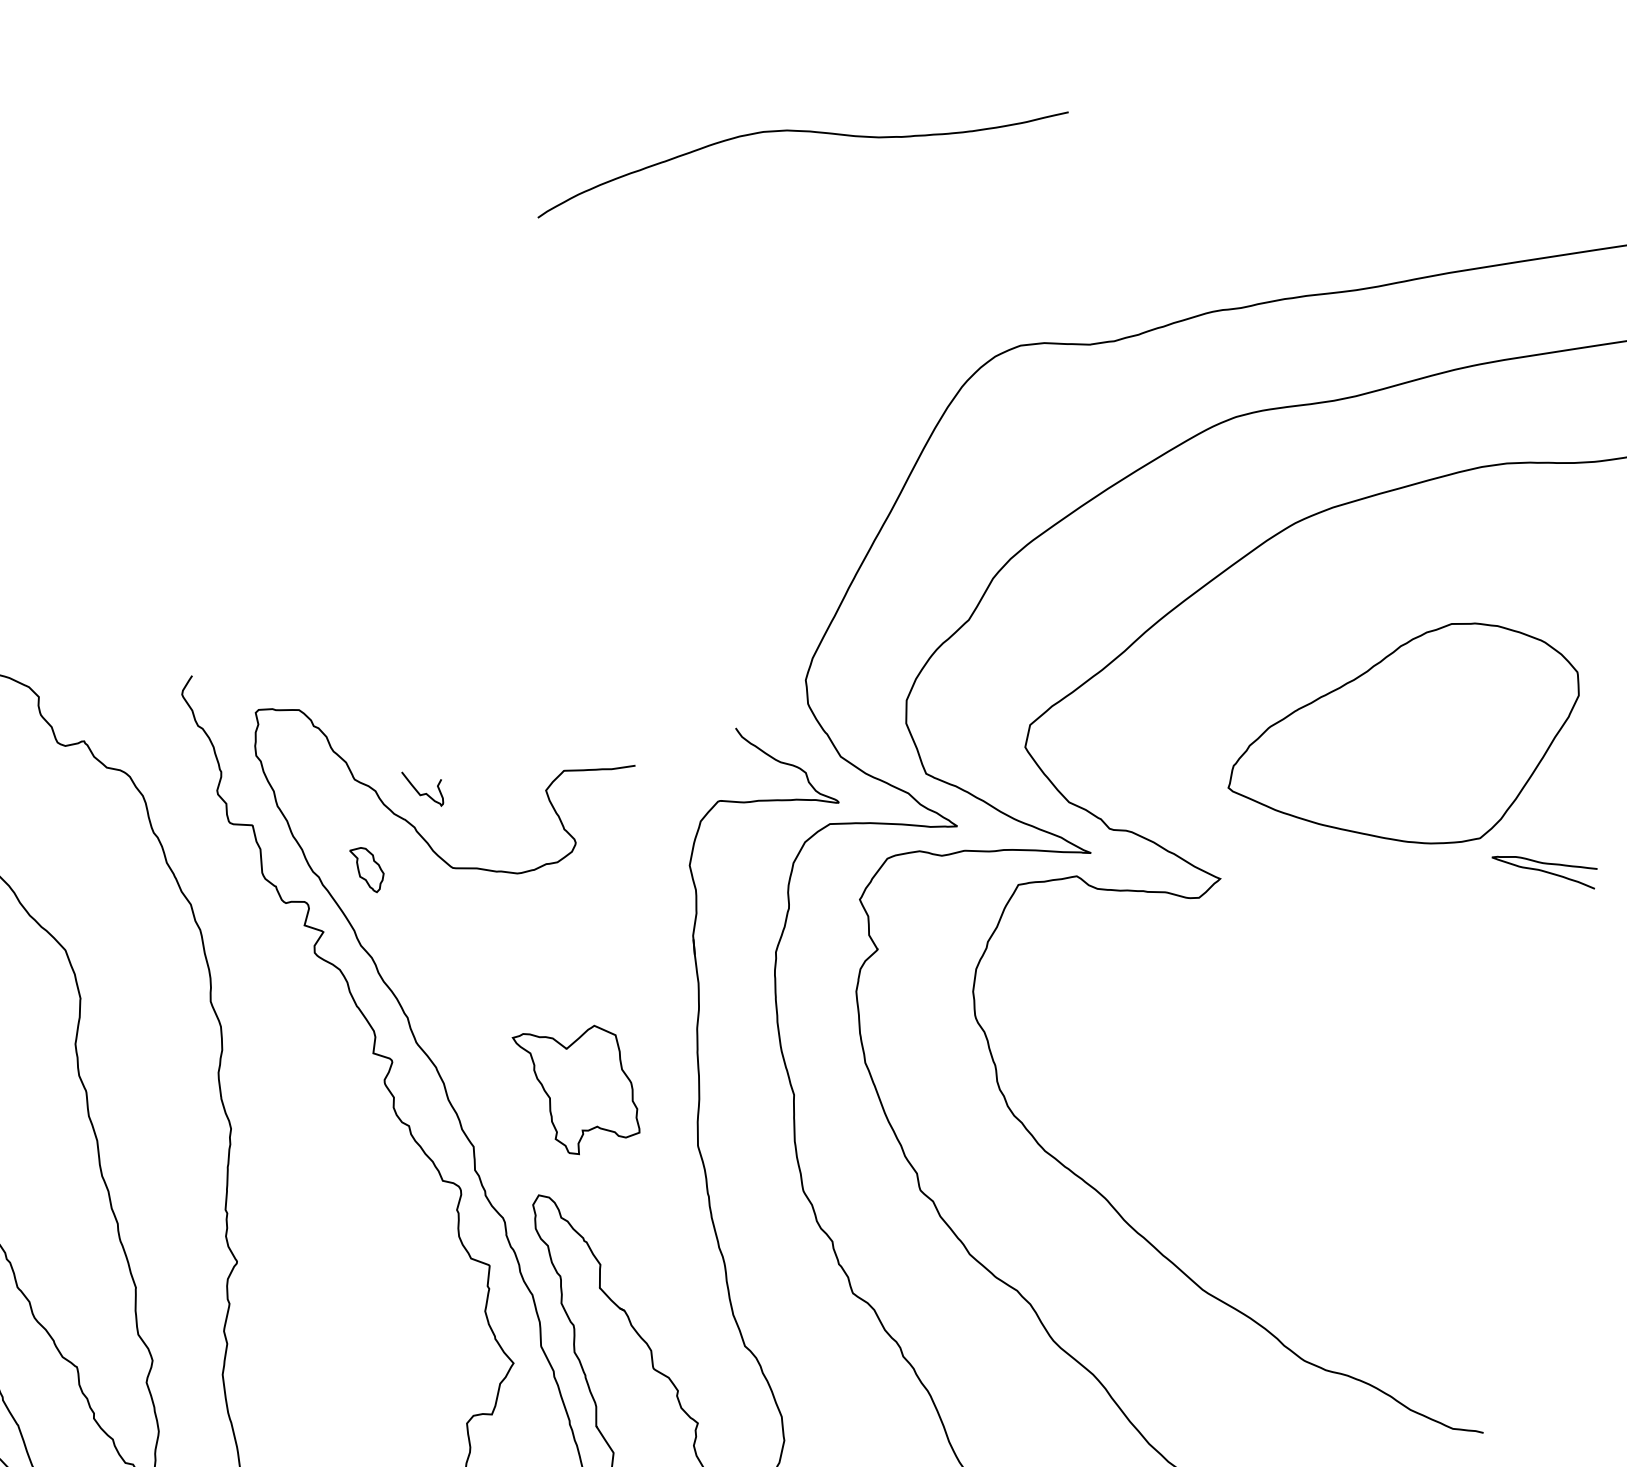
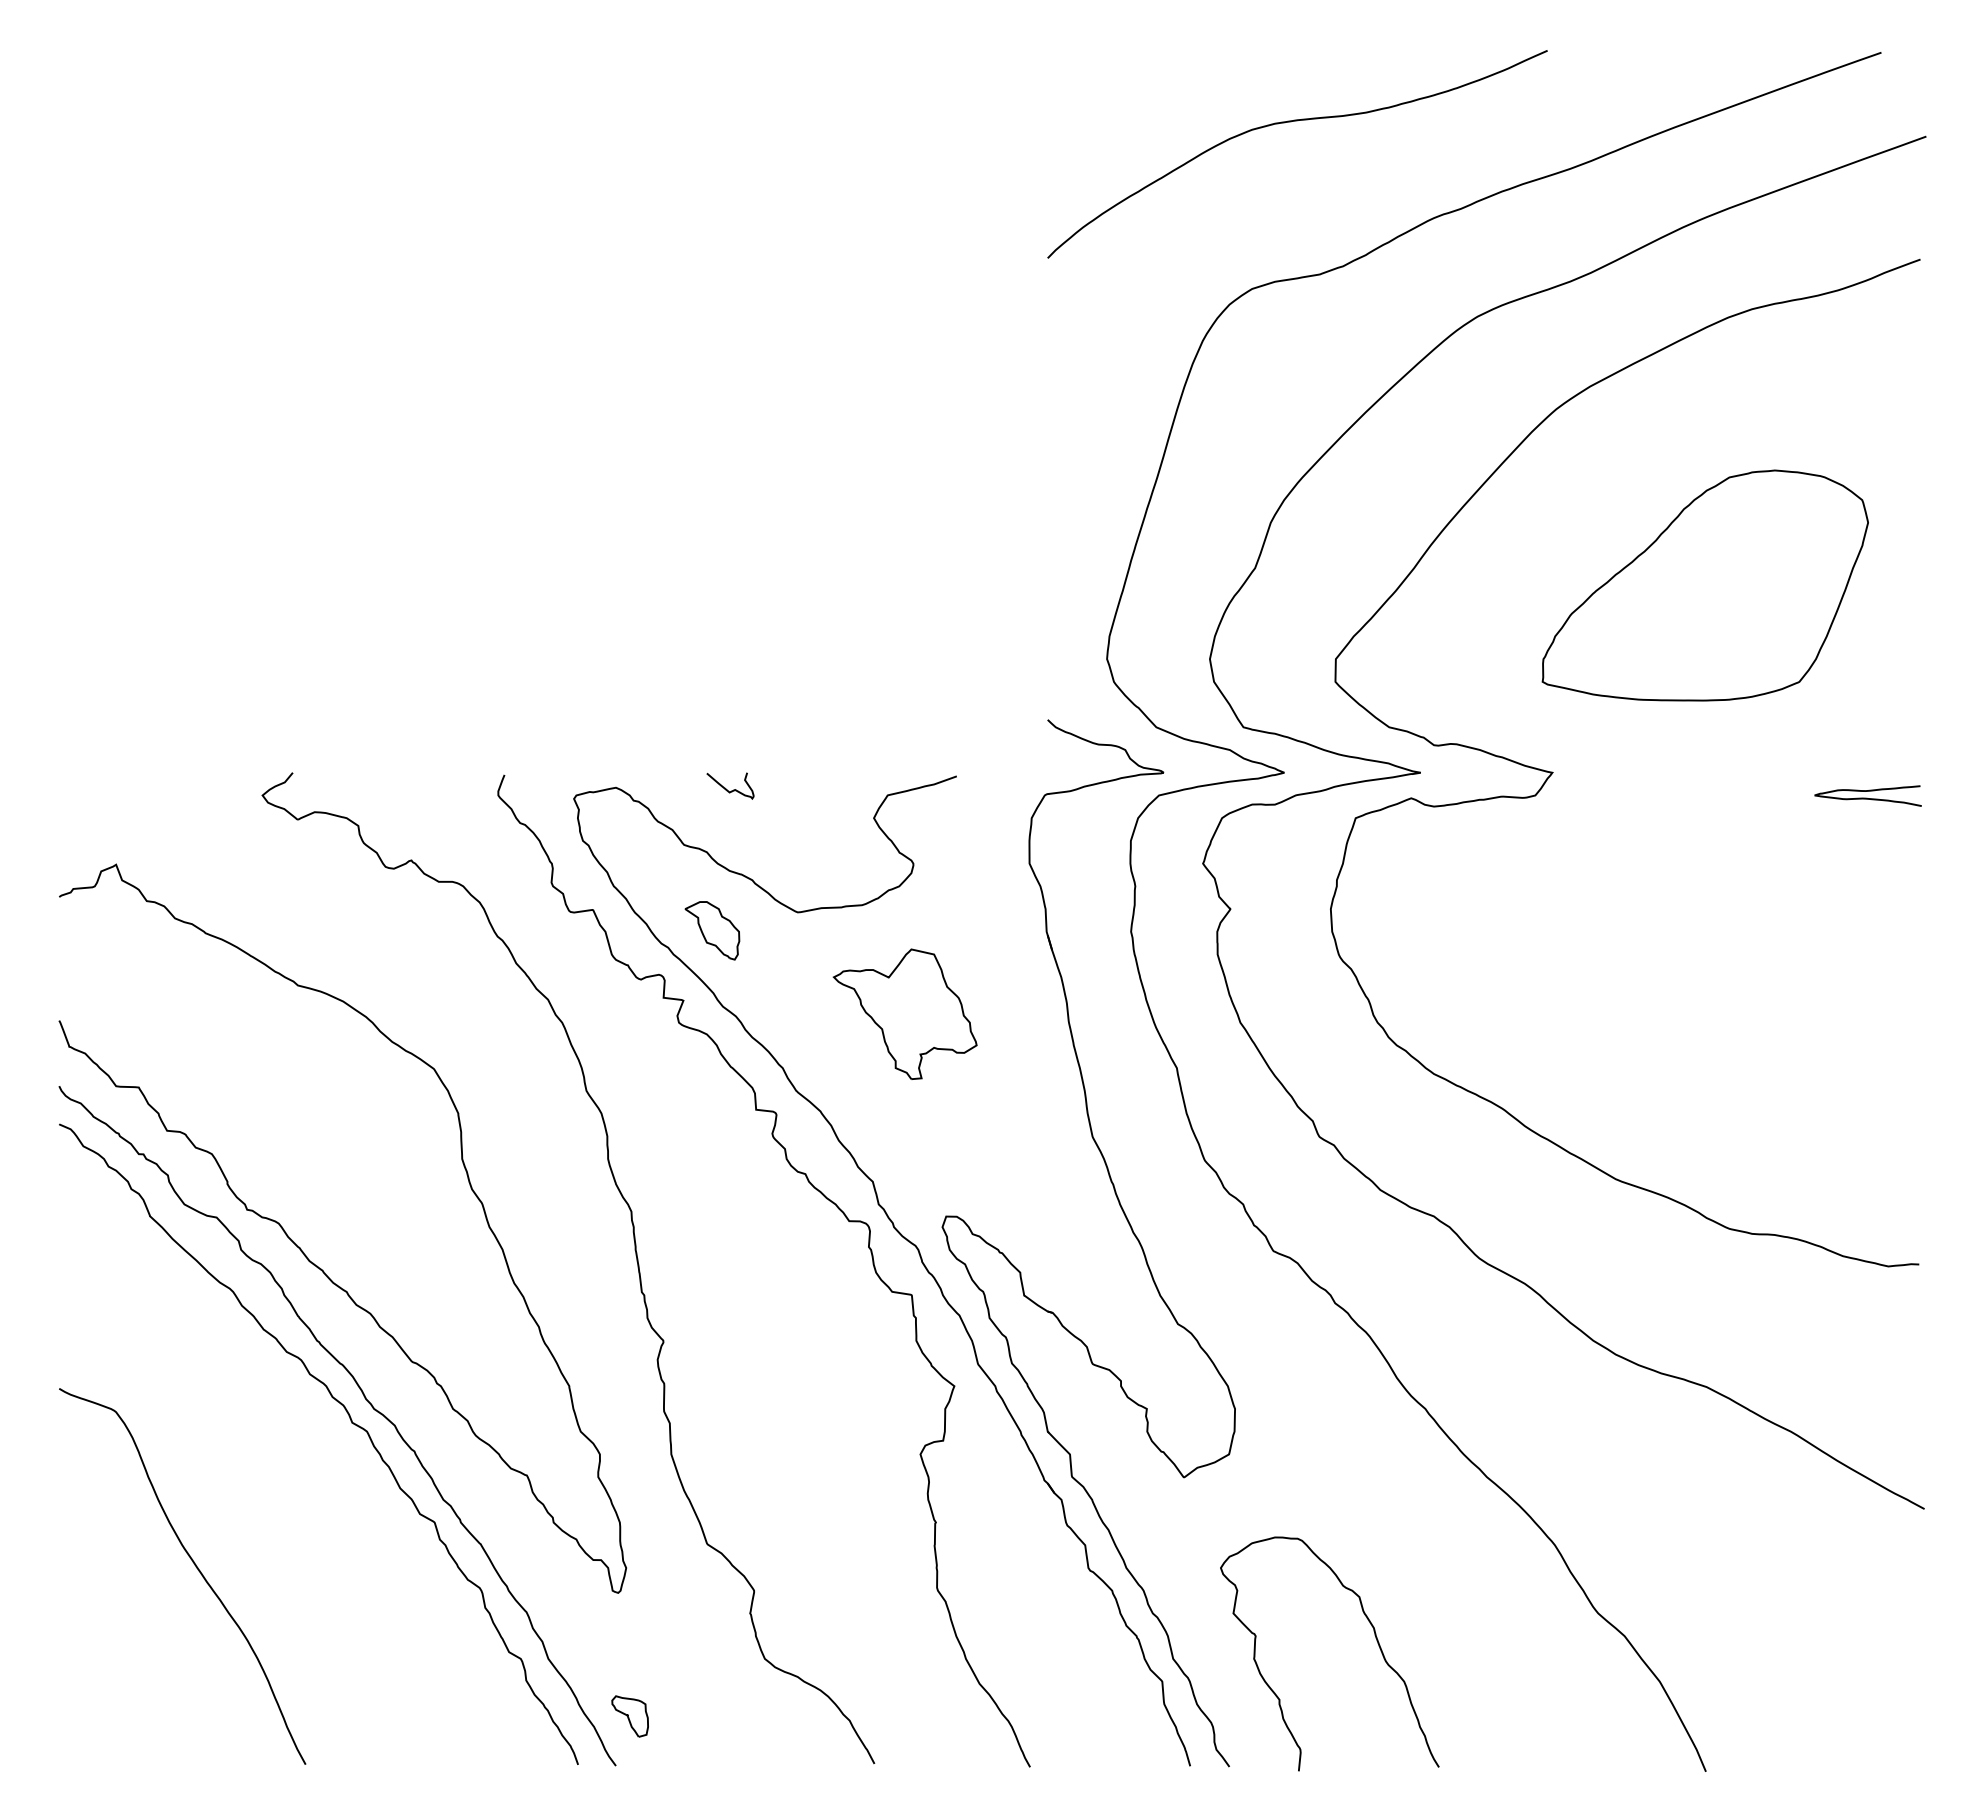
curve: (803, 132) -> (1291, 122), moved
curve: (418, 790) -> (726, 788), moved
part: (365, 868) -> (712, 930), size x1.43
curve: (1543, 869) -> (1867, 797), moved
part: (574, 1087) -> (904, 1013), moved

